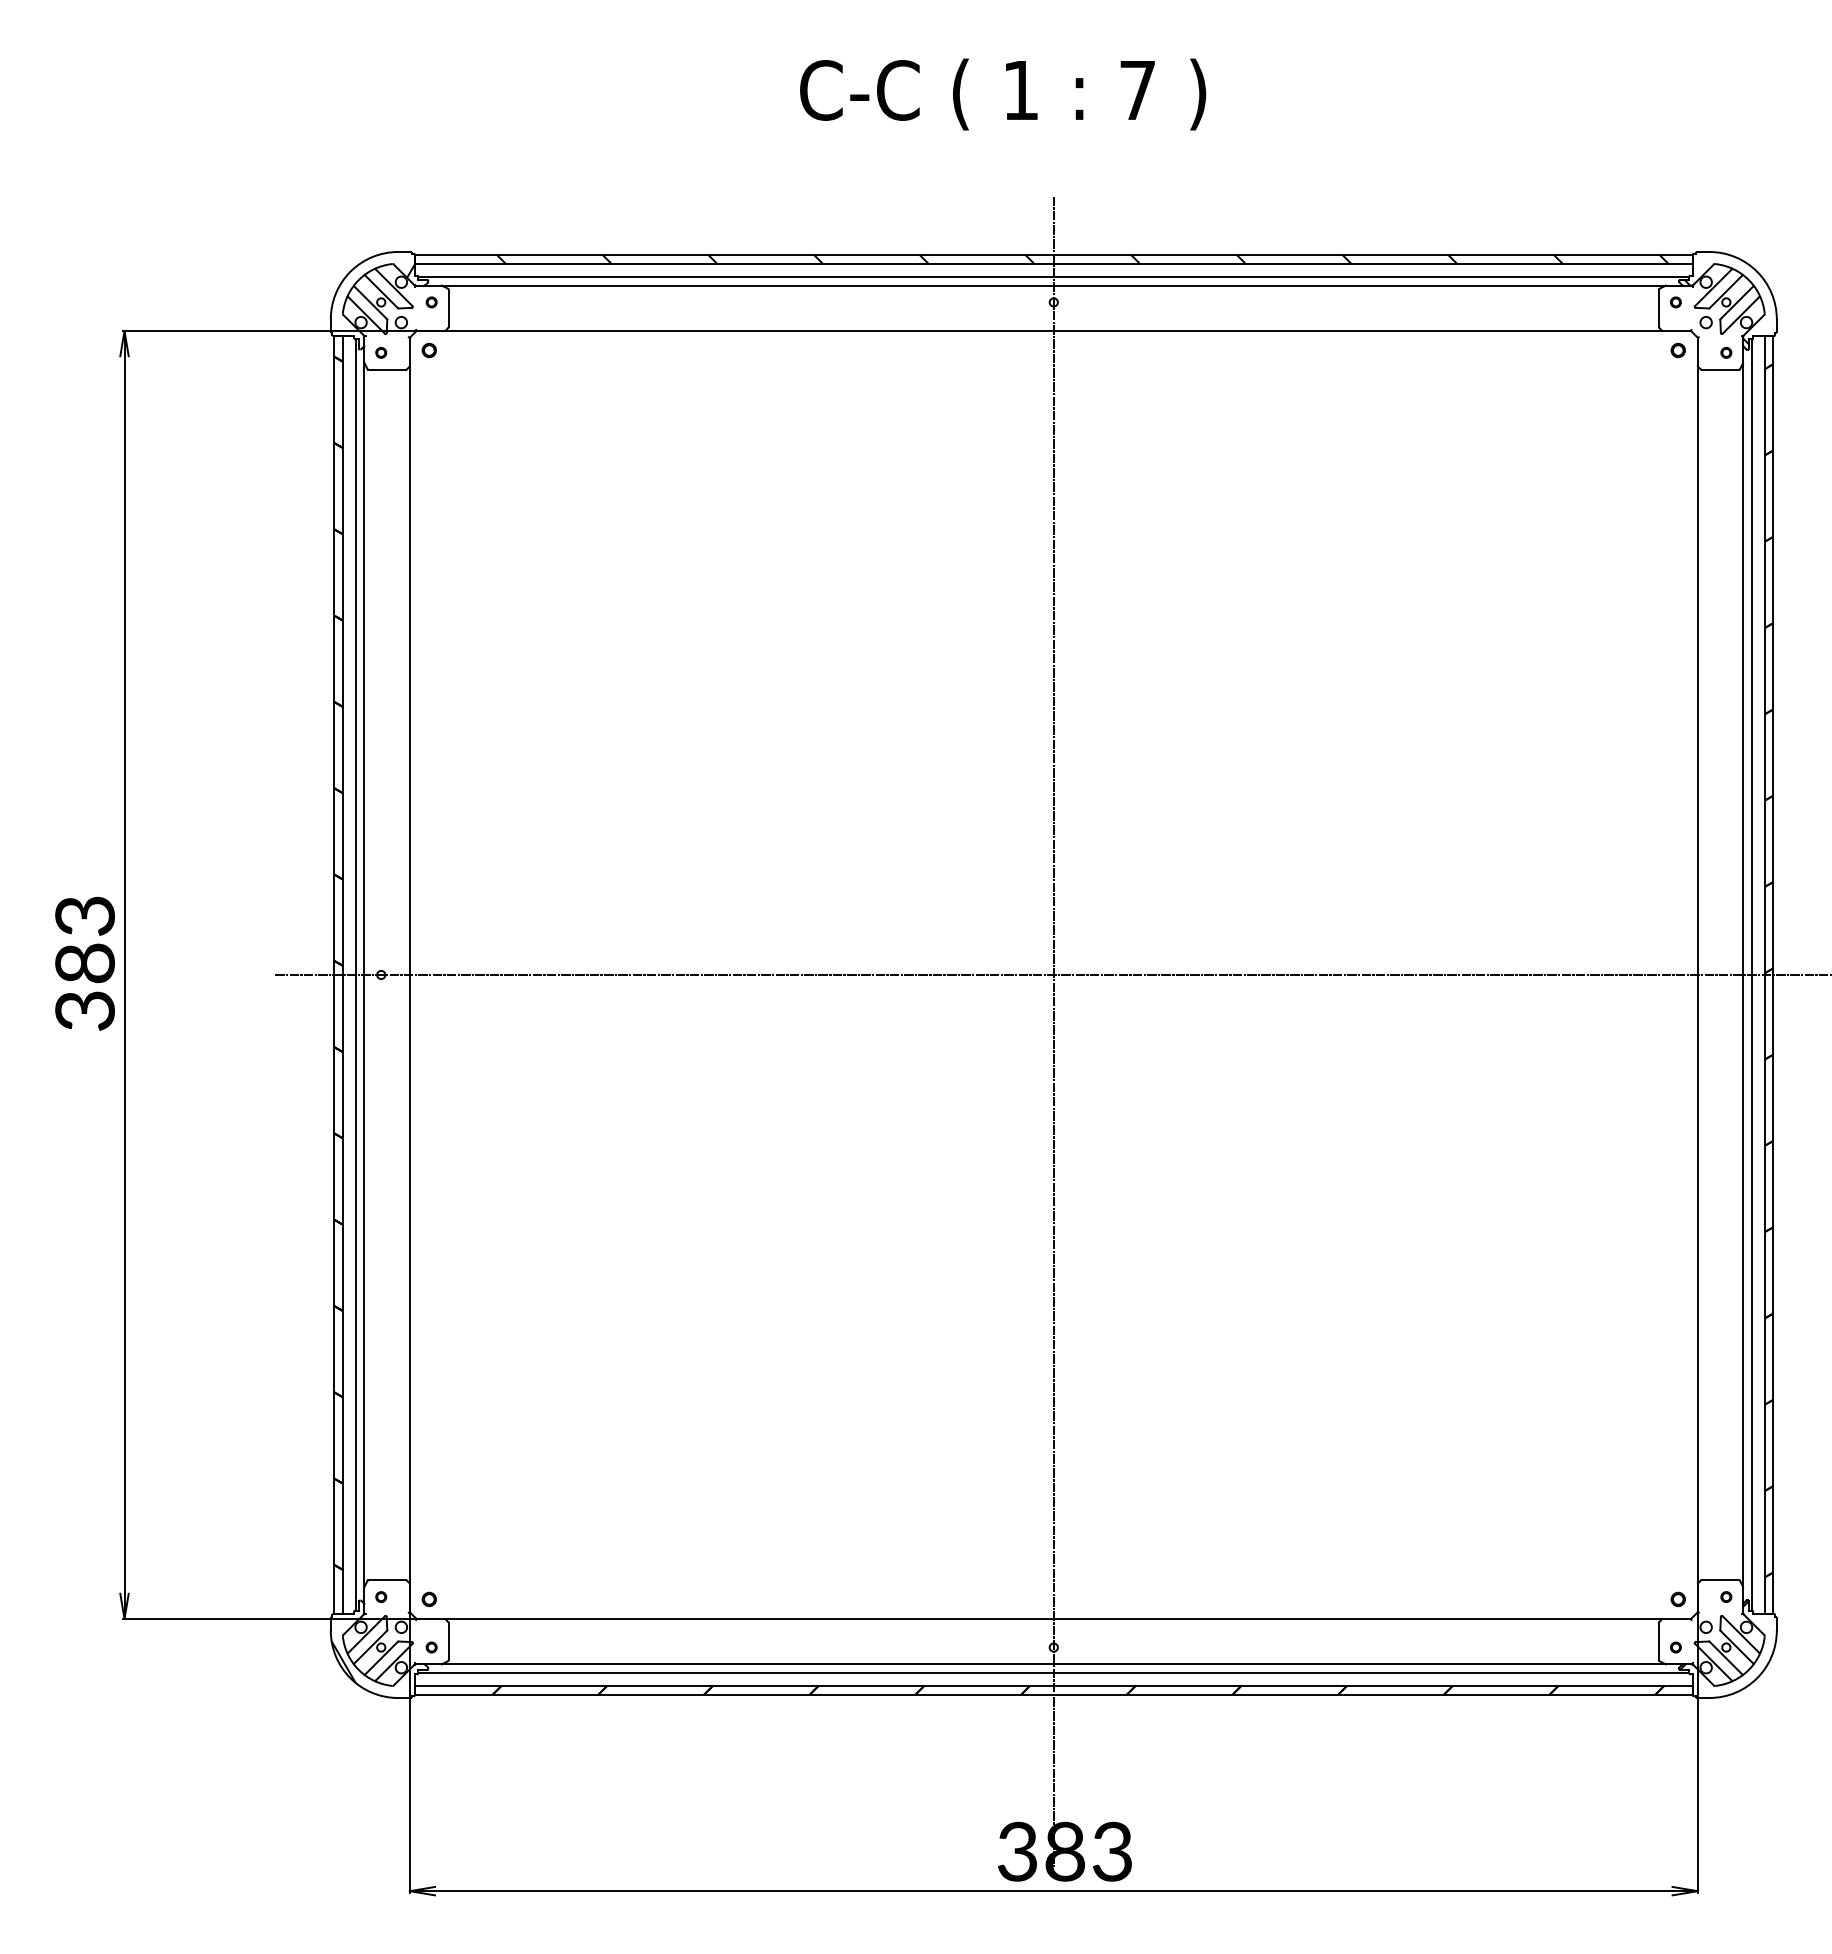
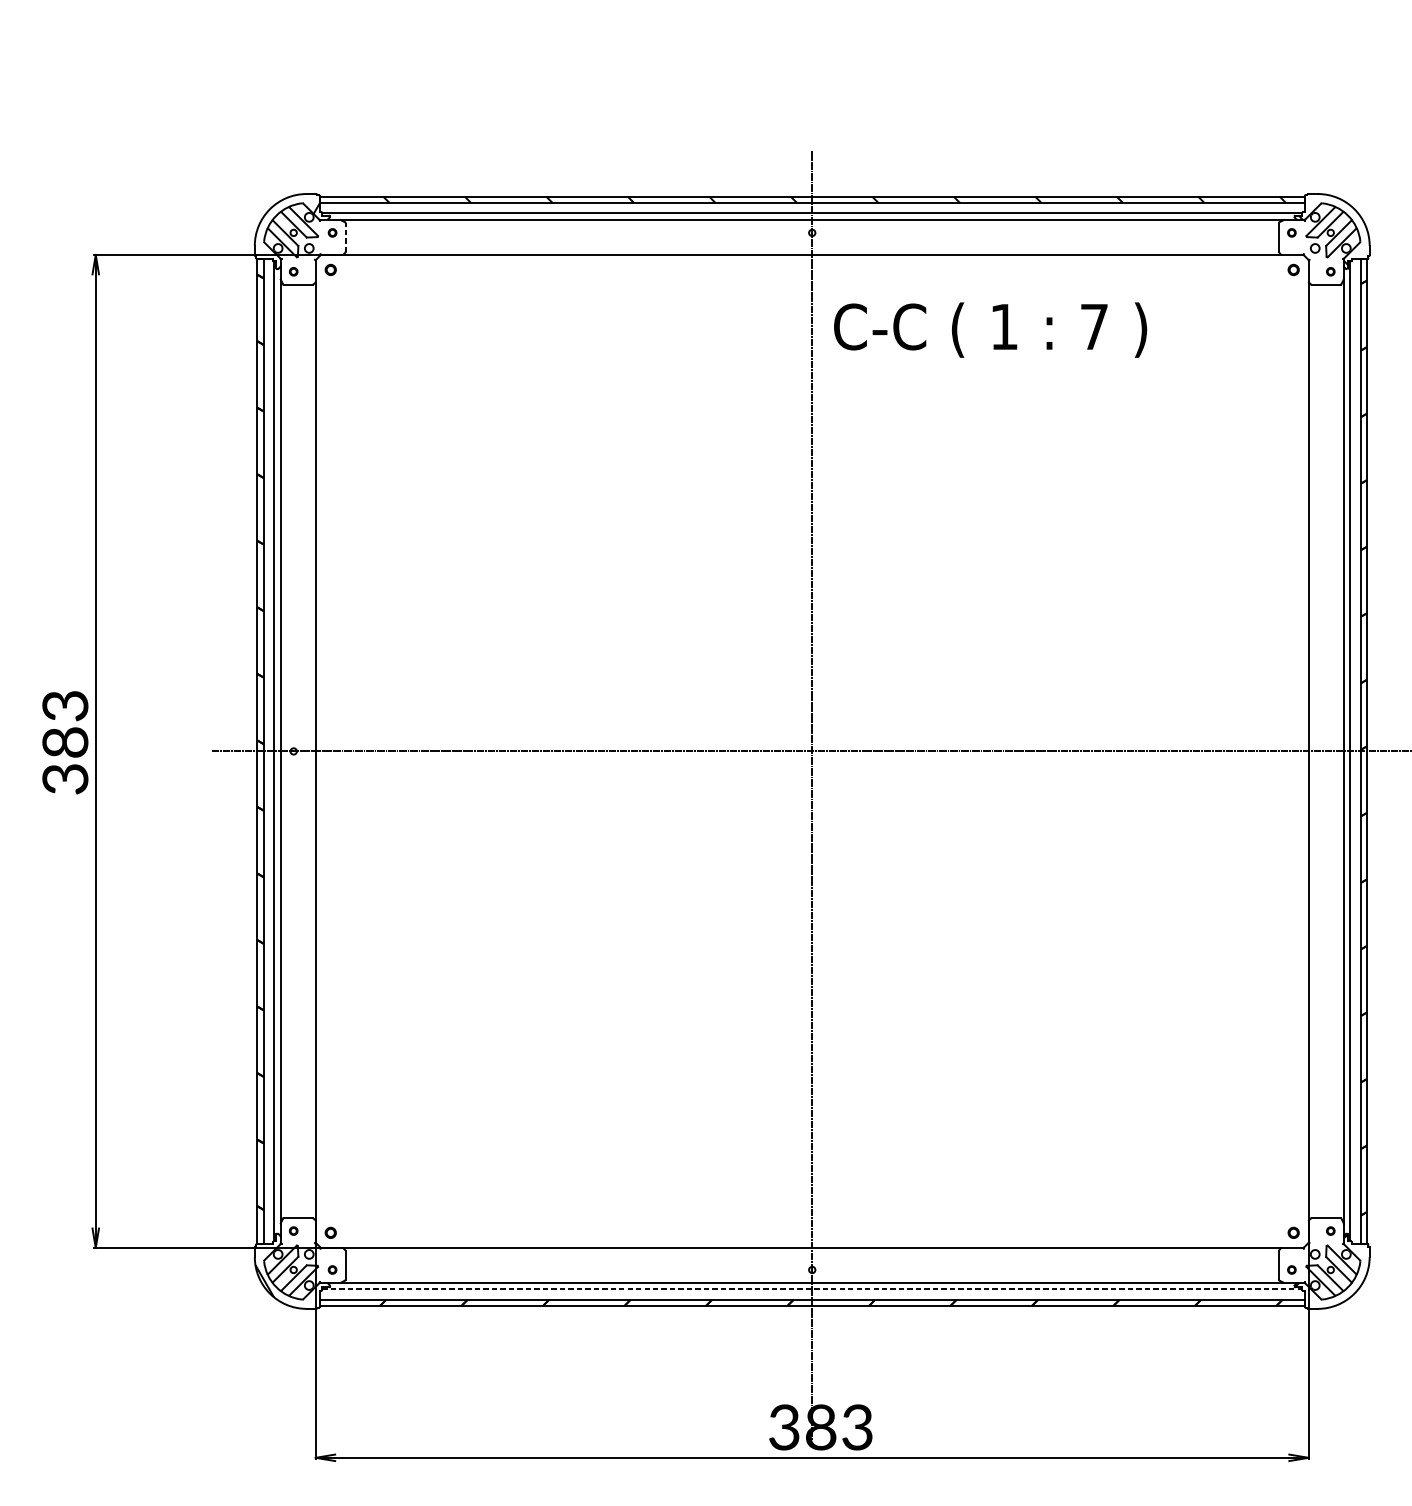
text: (1003, 94) -> (990, 330), moved
line: (448, 308) -> (345, 237), solid -> dashed
line: (1053, 1672) -> (812, 1289), solid -> dashed

